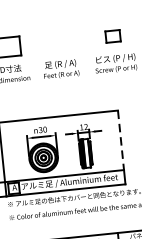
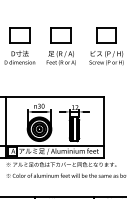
part: (112, 36) -> (106, 35), size x1.67
part: (57, 42) -> (60, 35), added
line: (121, 140) -> (104, 121), dashed -> solid

